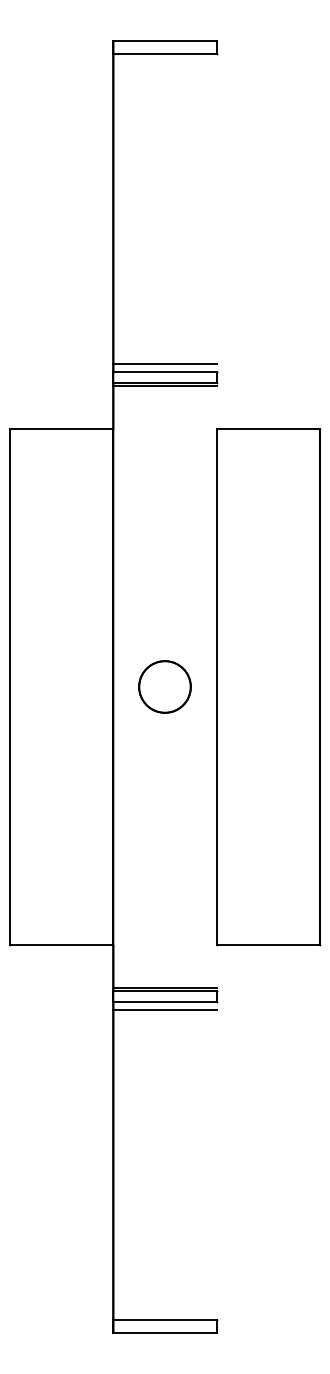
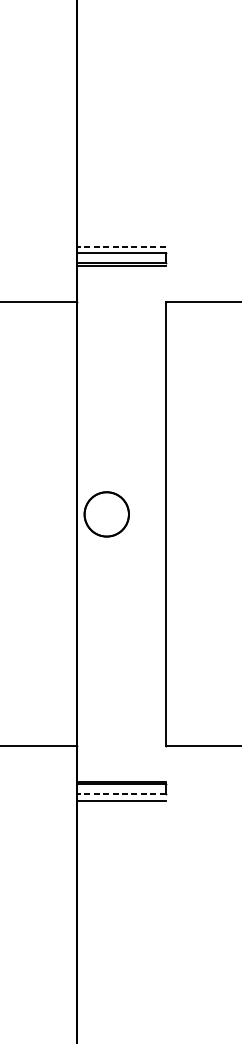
line: (165, 364) -> (121, 247), solid -> dashed
circle: (164, 686) -> (106, 513), moved
line: (165, 1002) -> (121, 794), solid -> dashed

